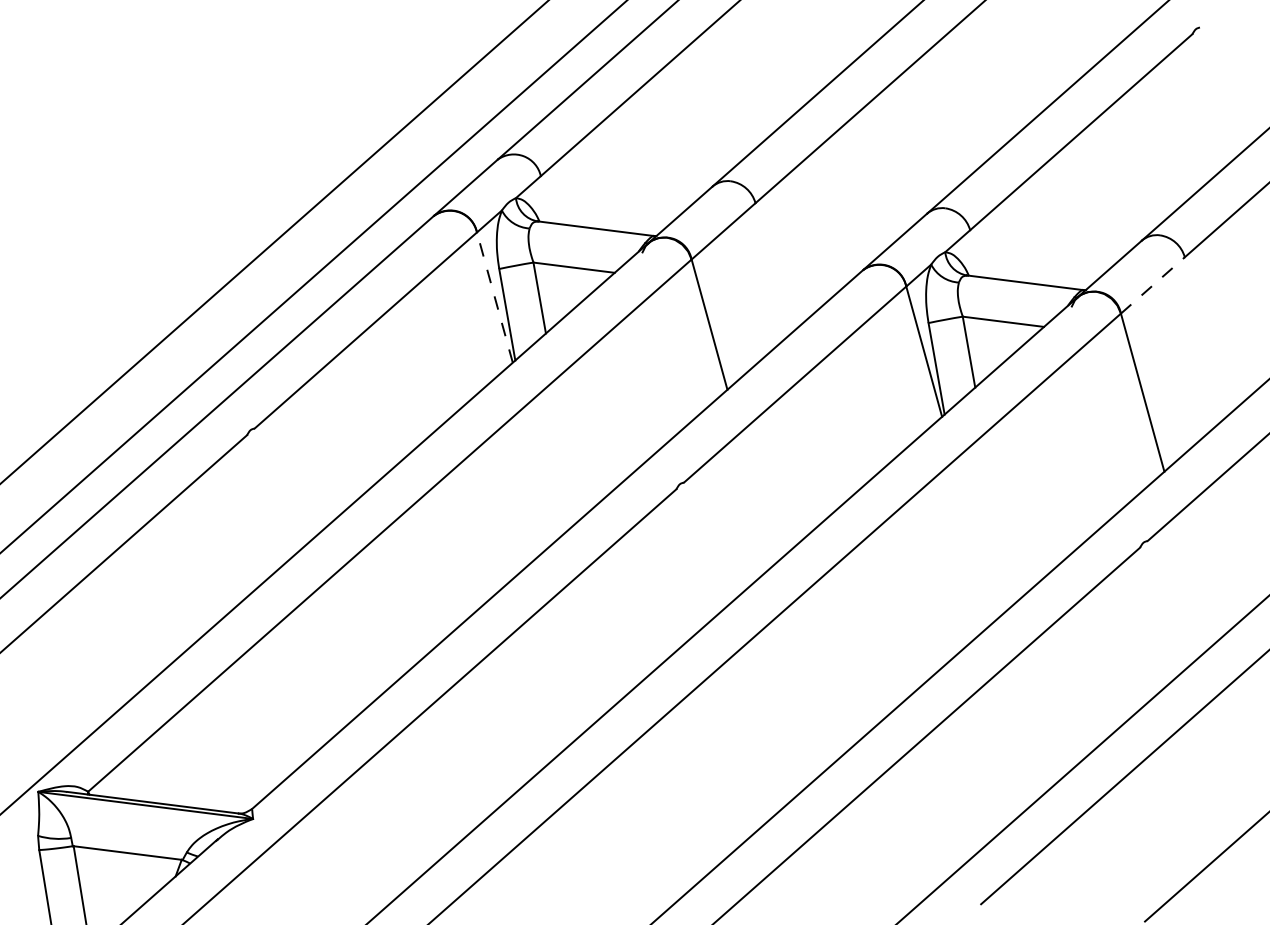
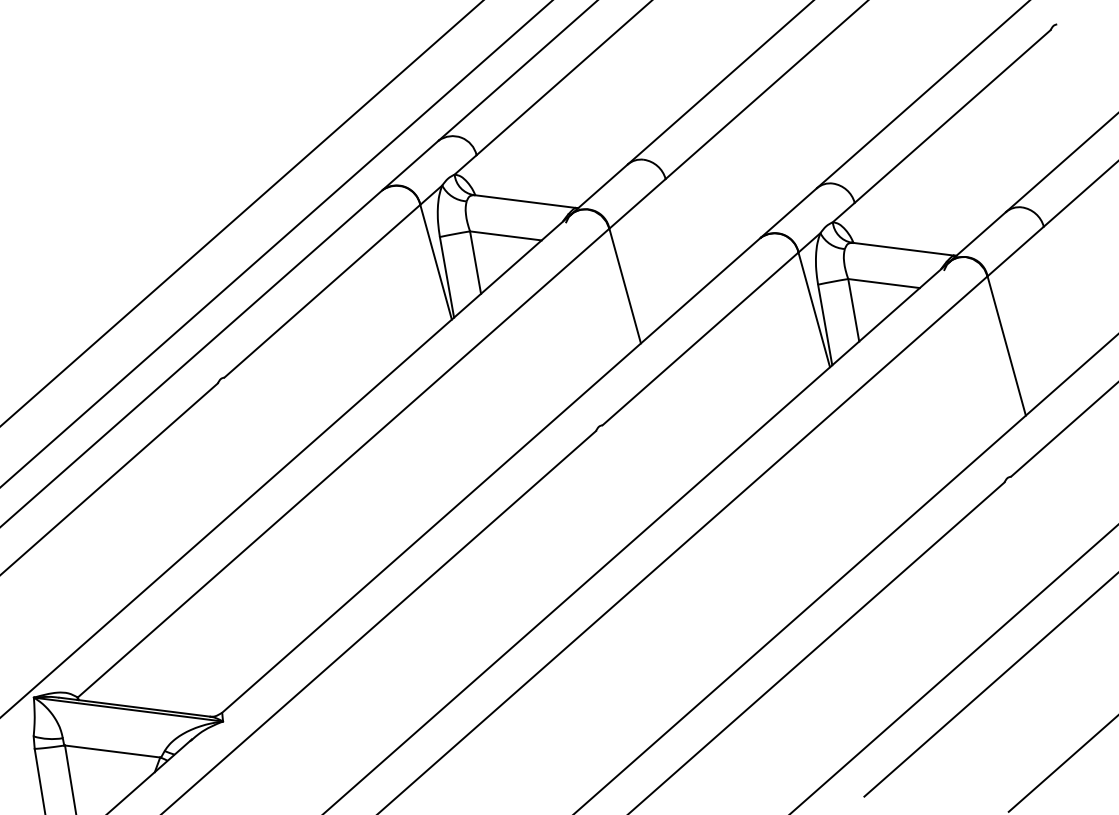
line: (1152, 285) -> (1015, 251), dashed -> solid
line: (494, 297) -> (435, 262), dashed -> solid

